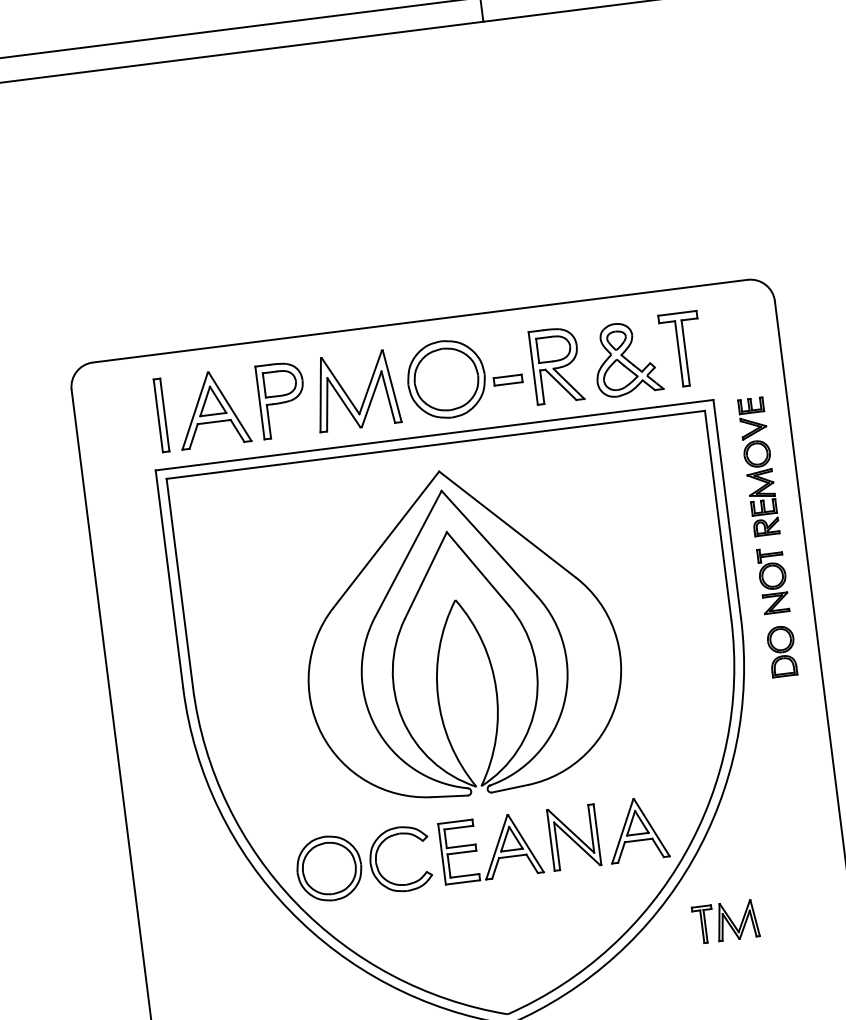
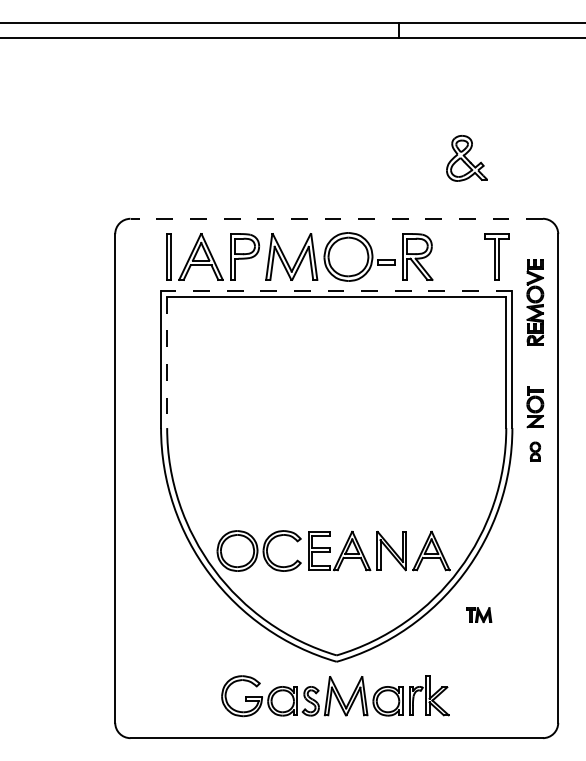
line: (419, 320) -> (336, 218), solid -> dashed
part: (626, 359) -> (466, 158), moved
line: (434, 435) -> (336, 290), solid -> dashed
part: (759, 466) -> (535, 302), moved
line: (180, 583) -> (167, 362), solid -> dashed
part: (445, 628) -> (328, 411), removed
part: (782, 650) -> (535, 451), size x0.6
part: (726, 920) -> (479, 614), size x0.6

